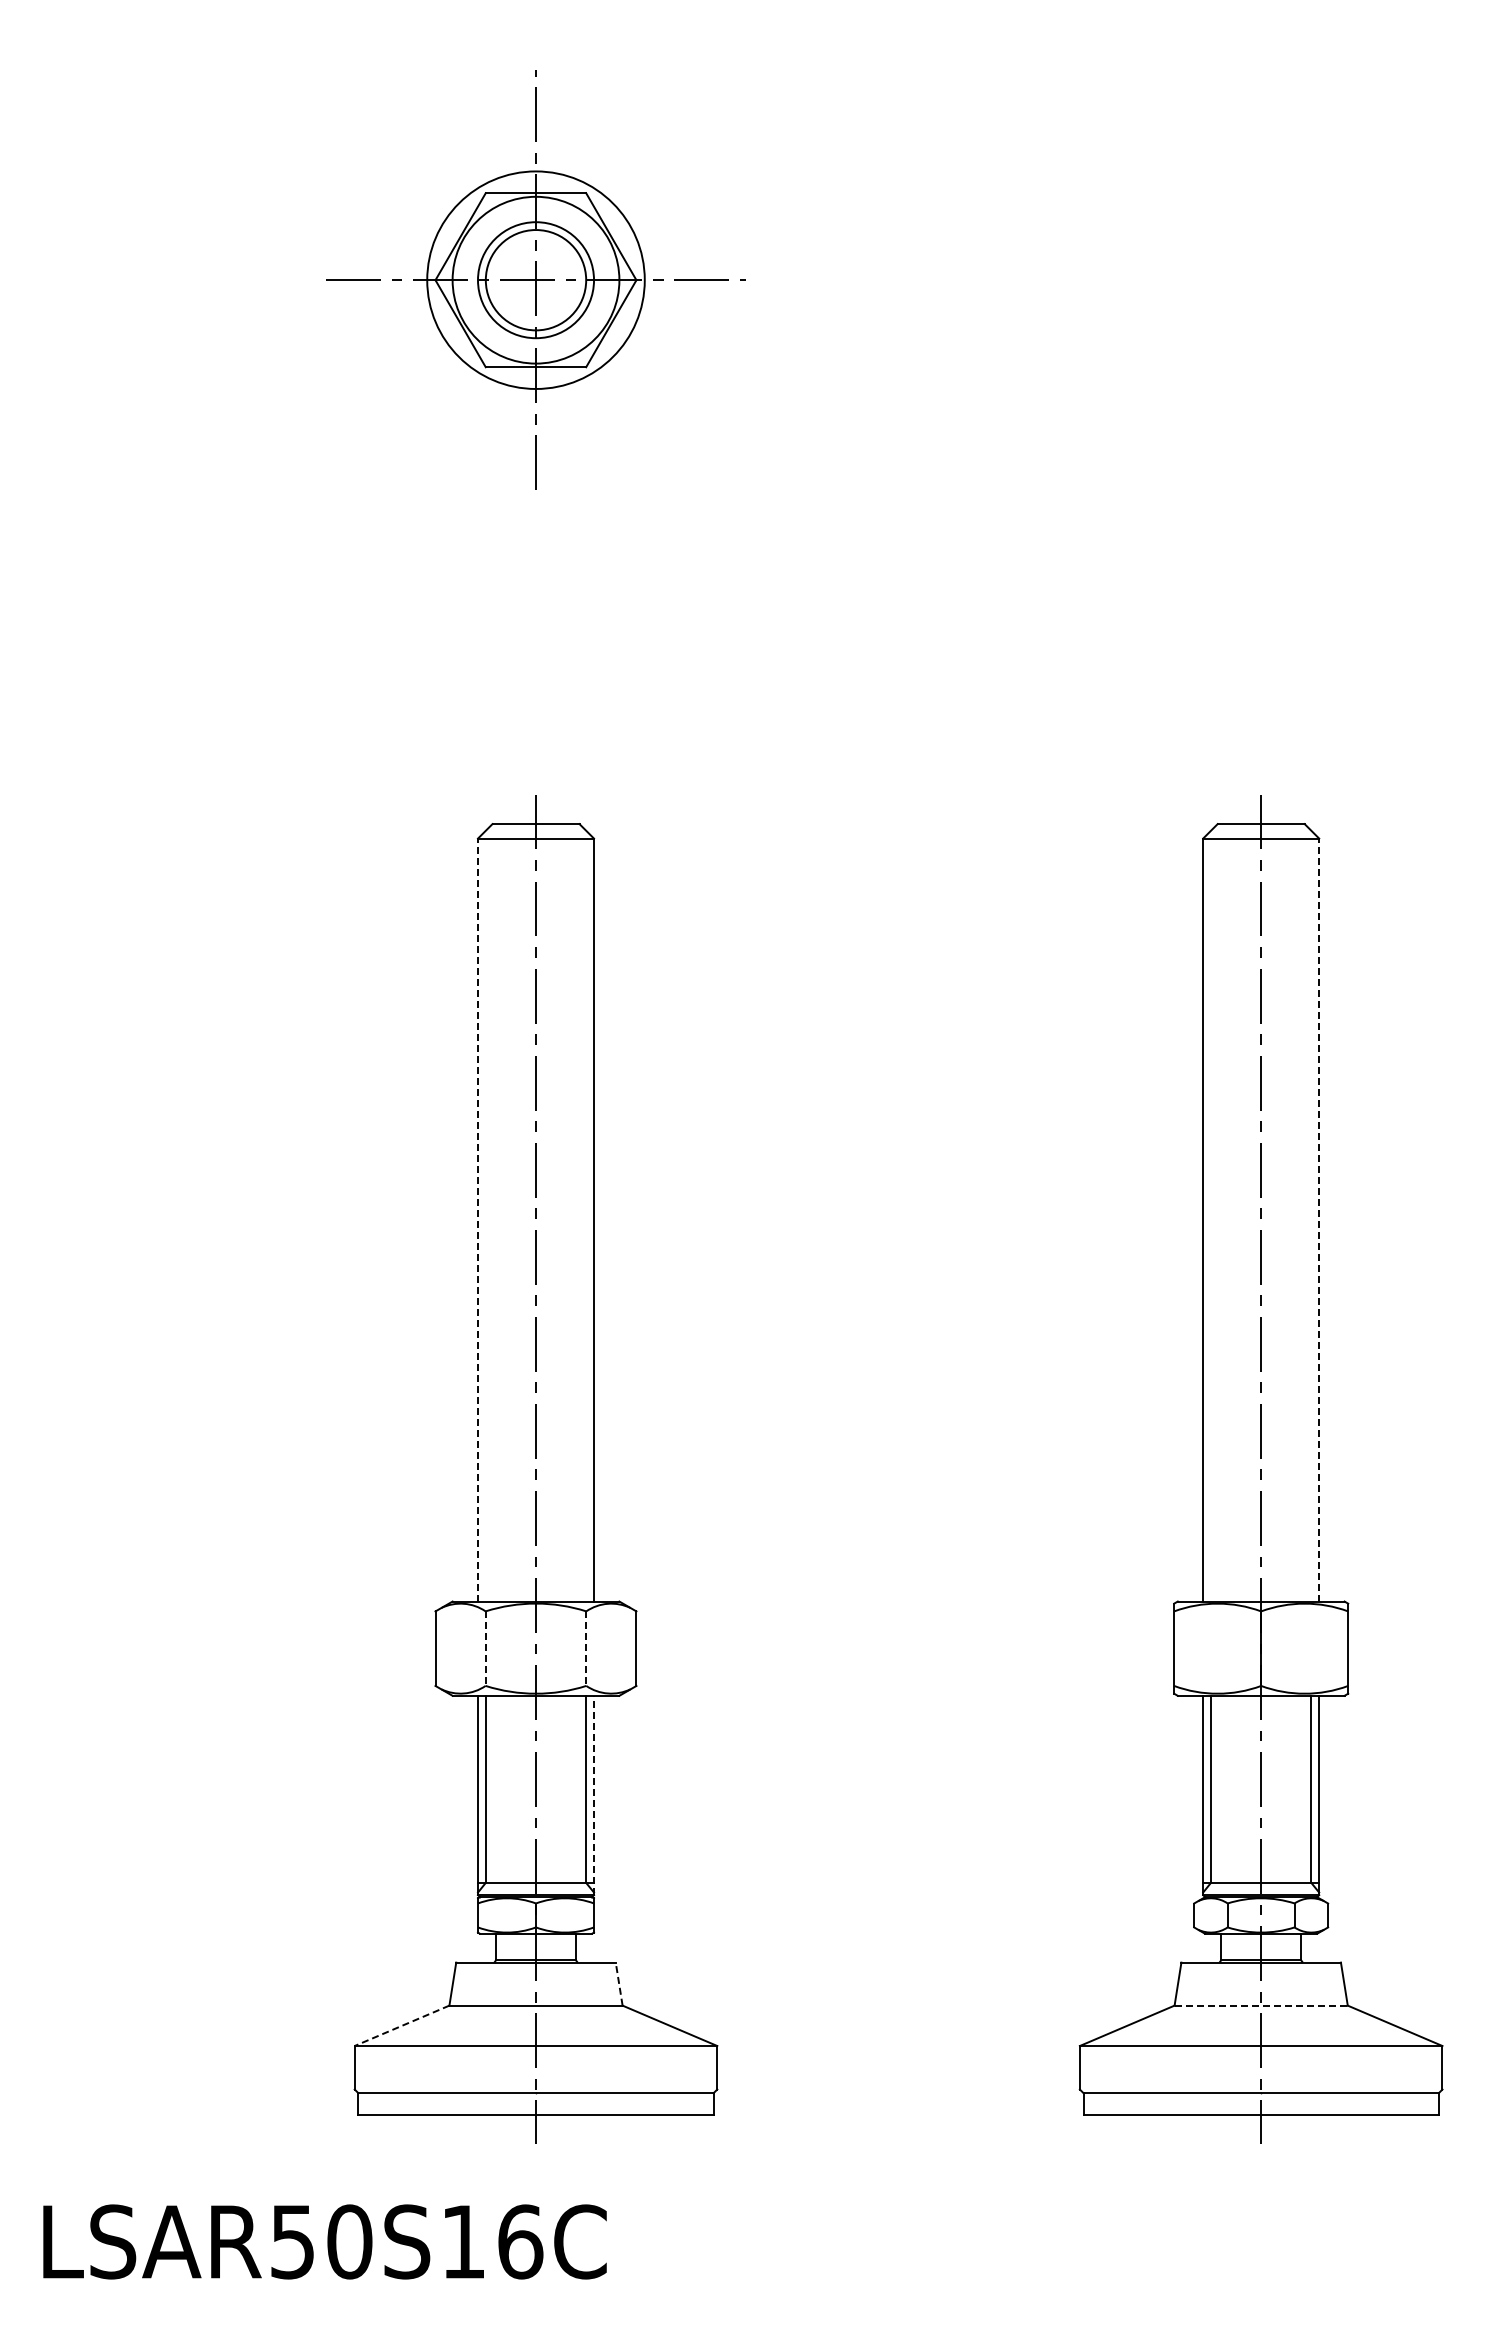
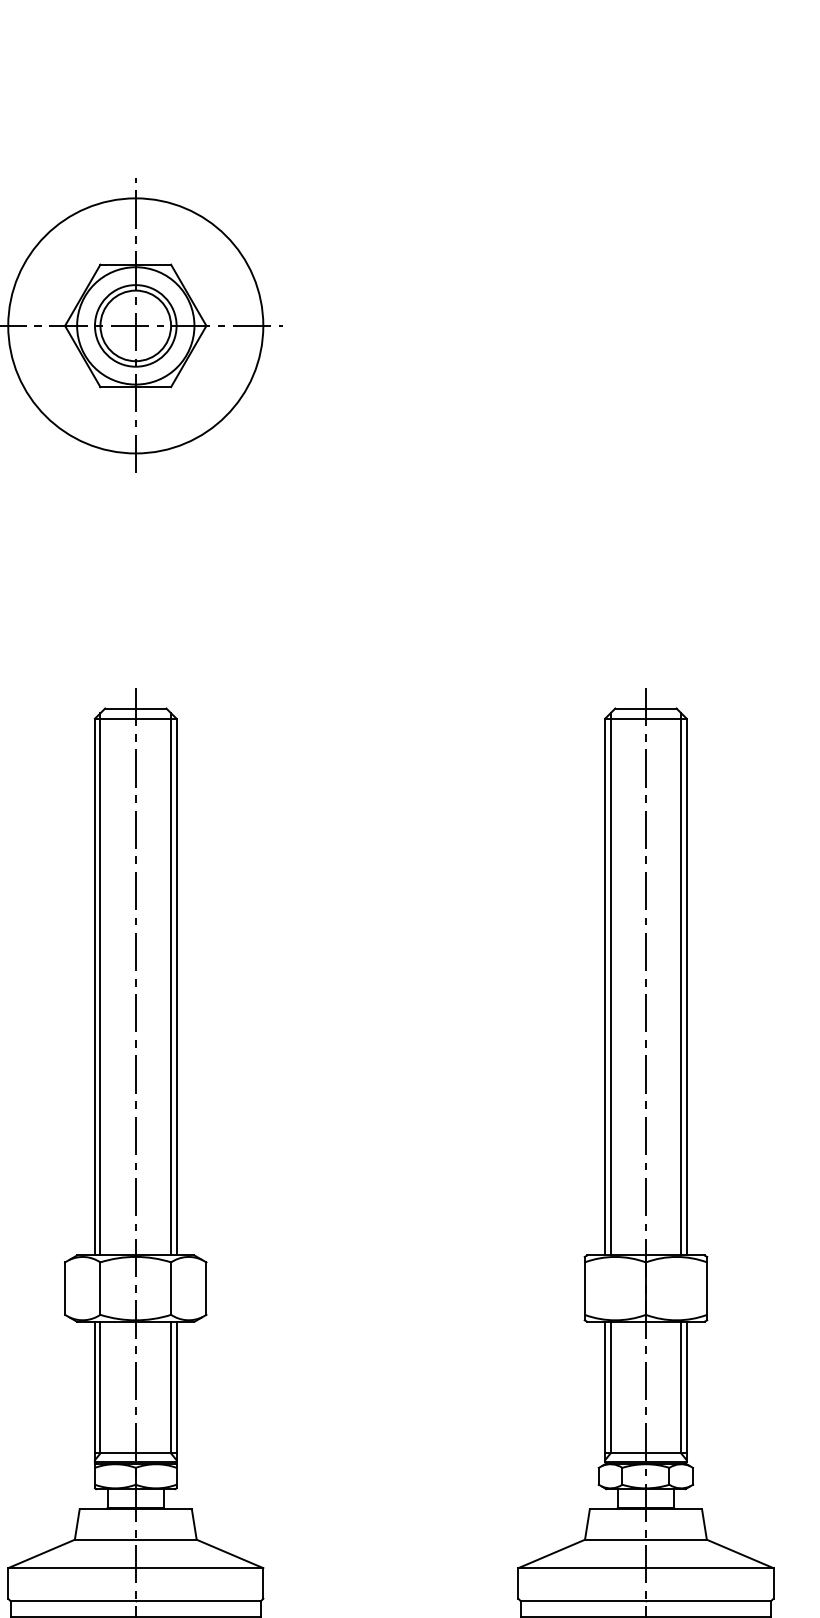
circle: (535, 279) -> (135, 325), size x1.67
line: (485, 1215) -> (100, 983), added
line: (586, 1215) -> (171, 983), added
line: (1211, 1215) -> (610, 983), added
line: (1311, 1215) -> (681, 983), added
line: (478, 1219) -> (95, 986), dashed -> solid
line: (1319, 1219) -> (686, 986), dashed -> solid
line: (485, 1649) -> (100, 1289), dashed -> solid
line: (586, 1649) -> (171, 1289), dashed -> solid
line: (594, 1795) -> (176, 1391), dashed -> solid
line: (619, 1984) -> (194, 1524), dashed -> solid
line: (1261, 2005) -> (646, 1539), dashed -> solid
line: (401, 2026) -> (41, 1554), dashed -> solid

